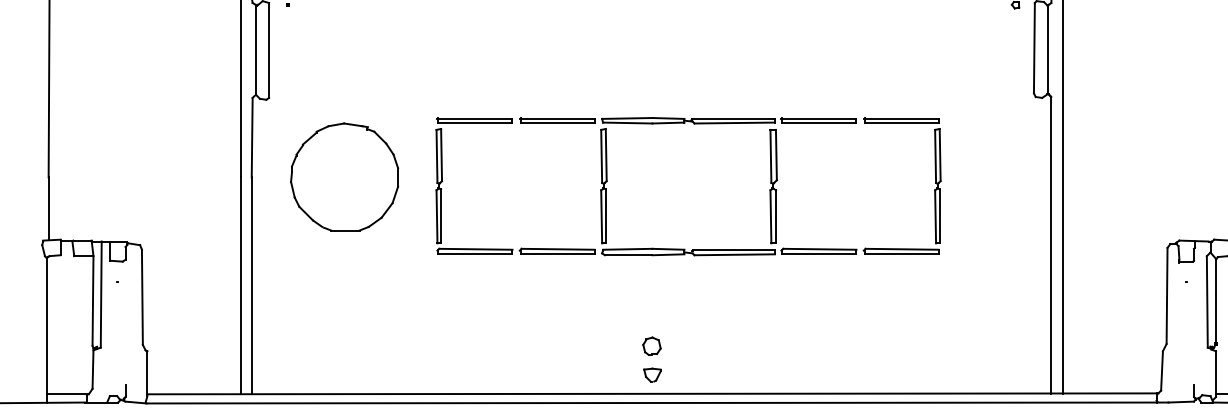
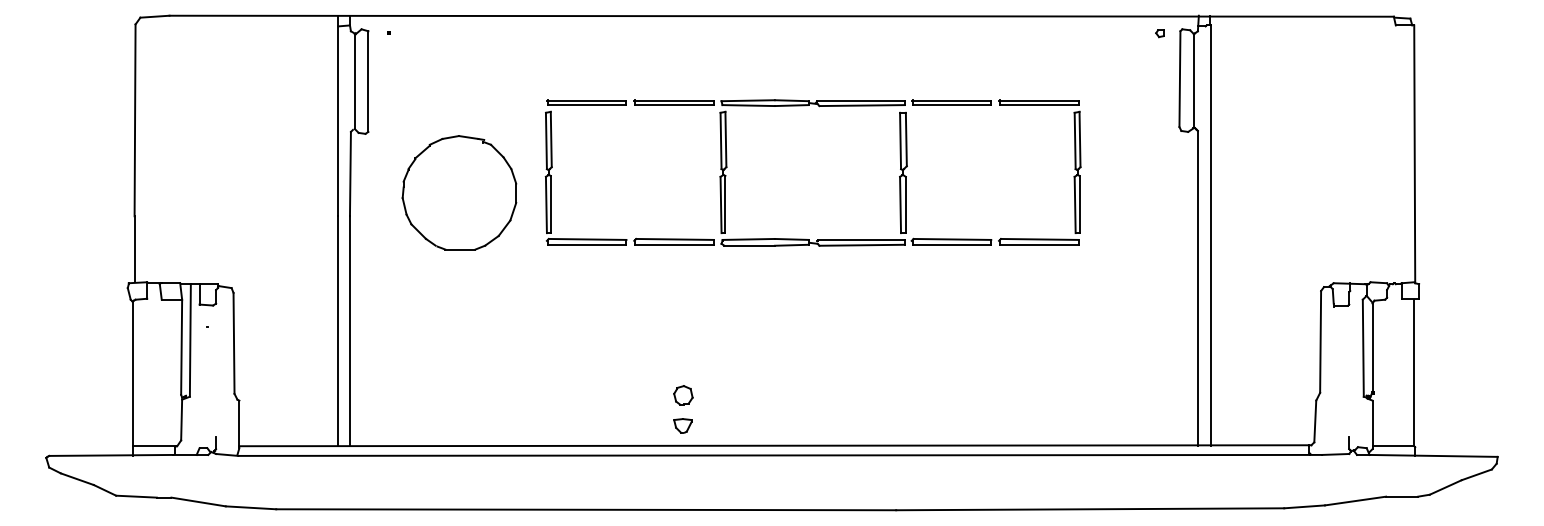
part: (694, 124) -> (819, 107), moved
part: (344, 176) -> (459, 192), moved
part: (652, 346) -> (683, 395), moved
part: (652, 374) -> (682, 425), moved

